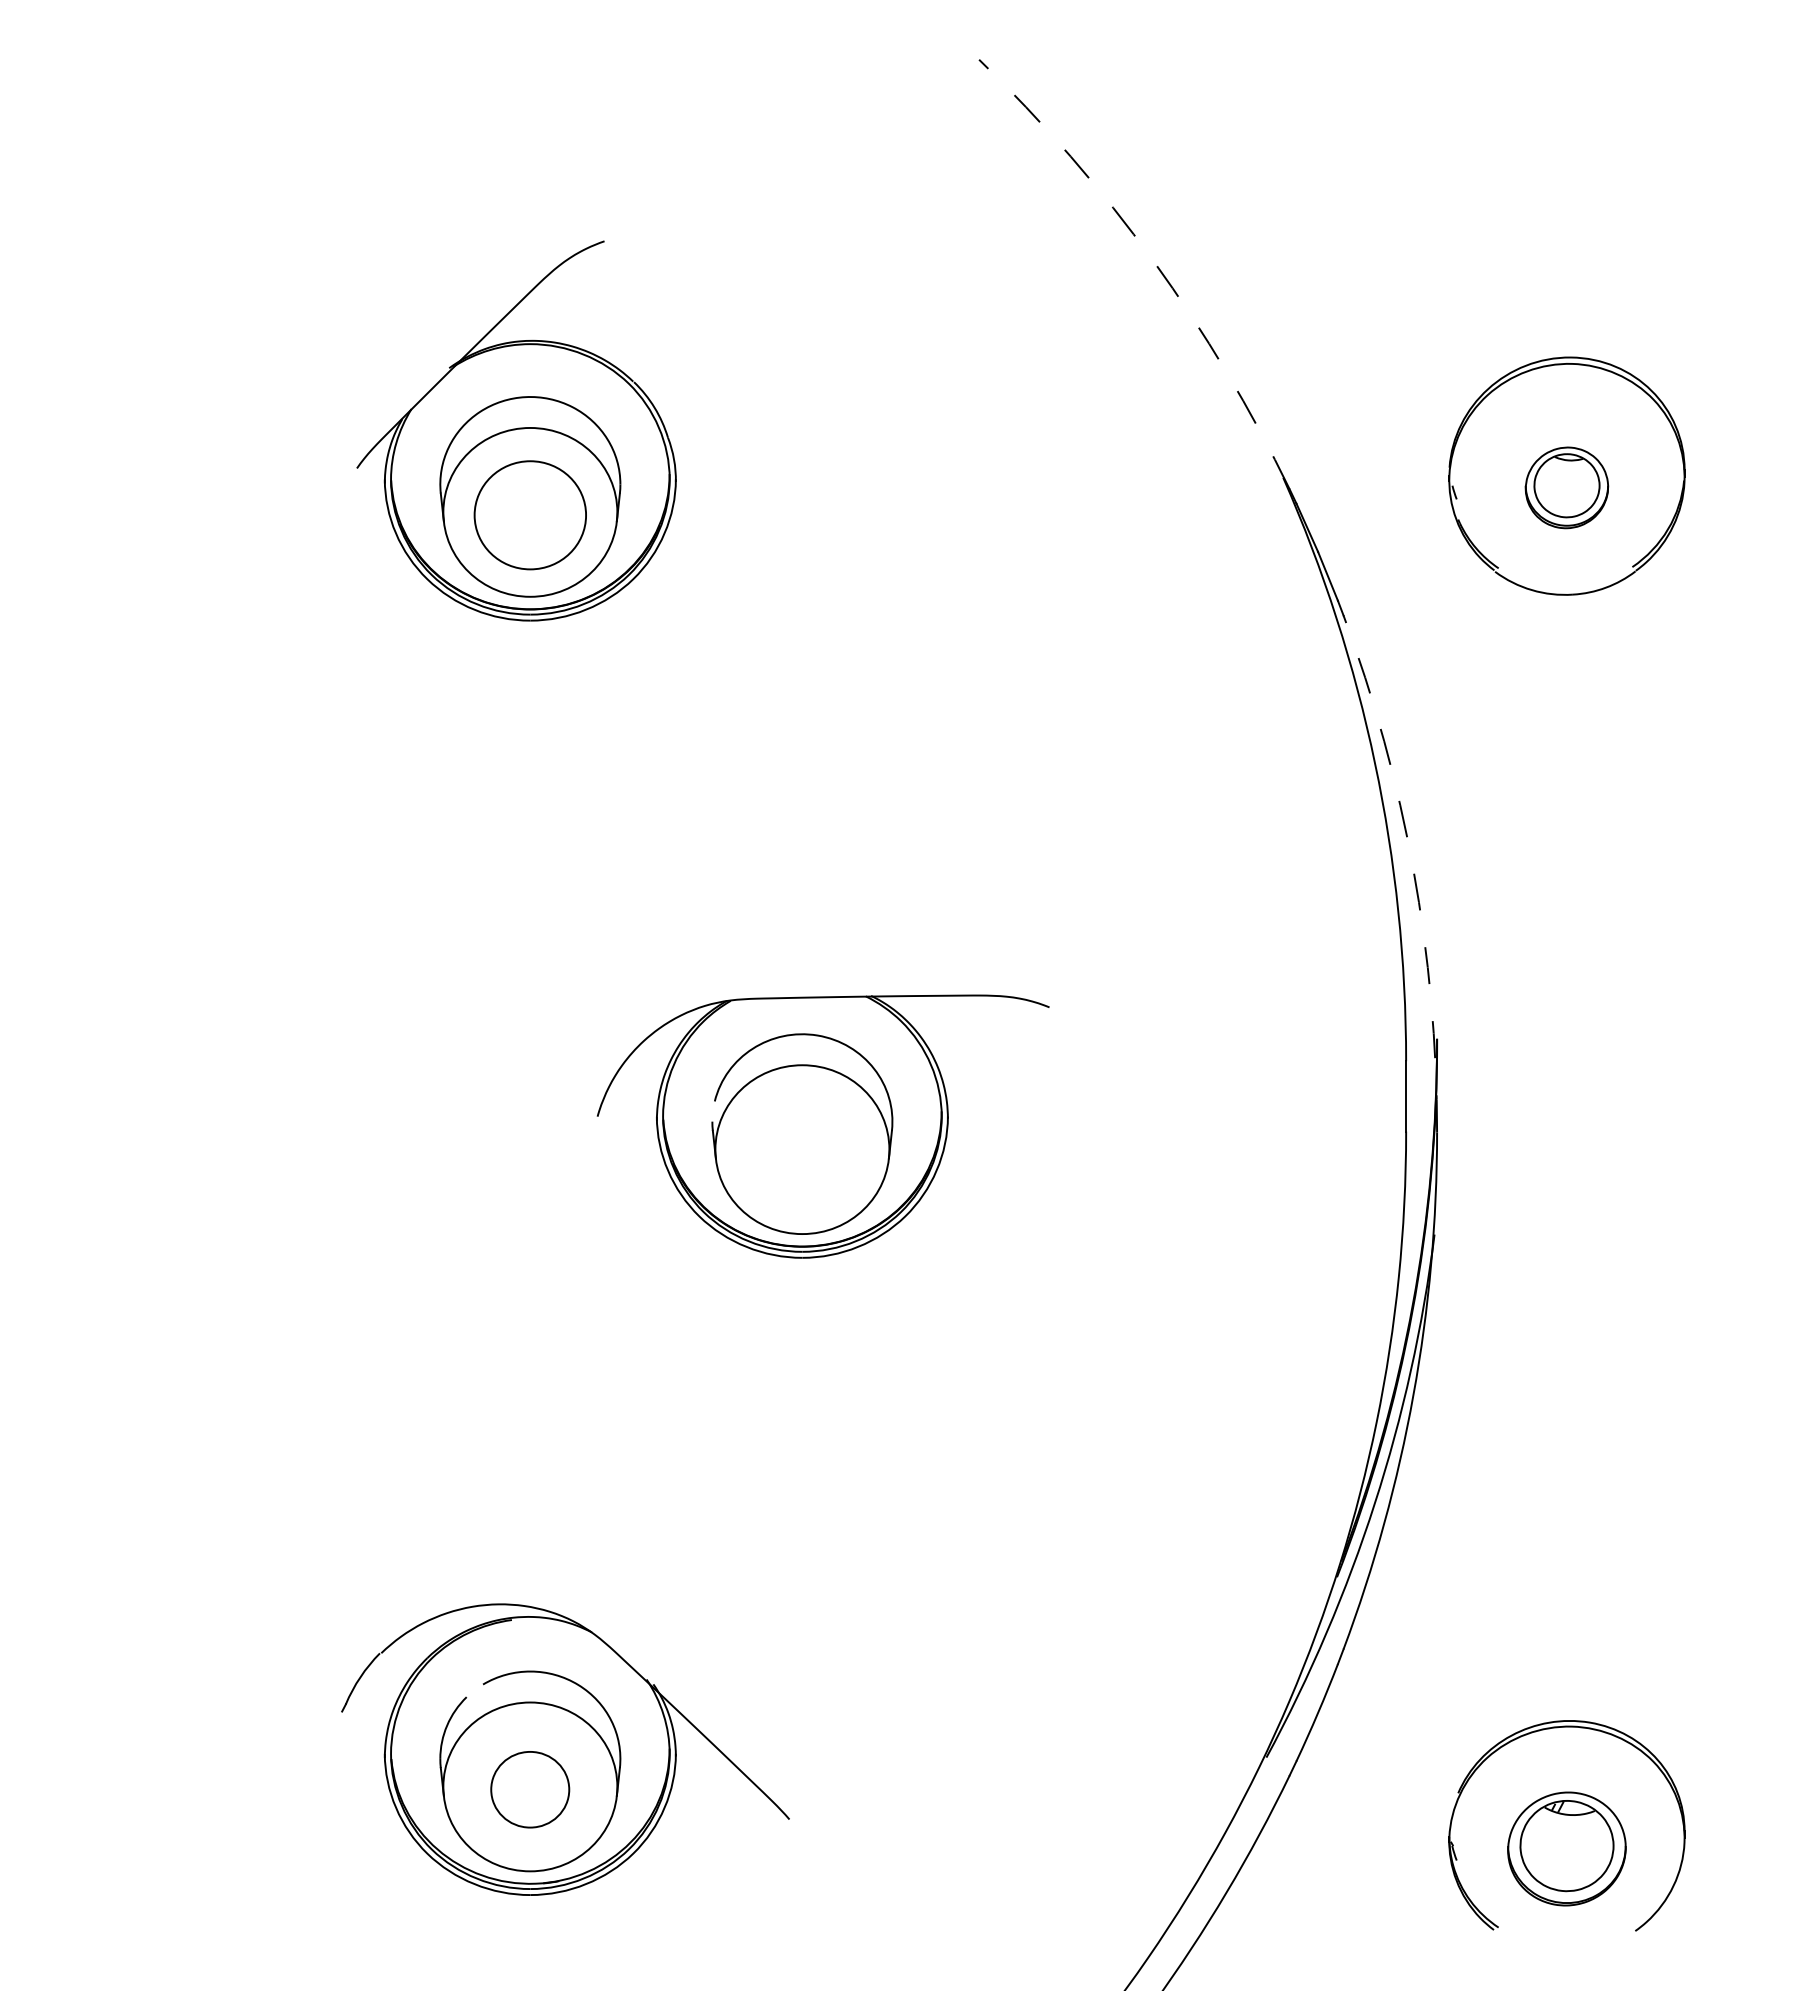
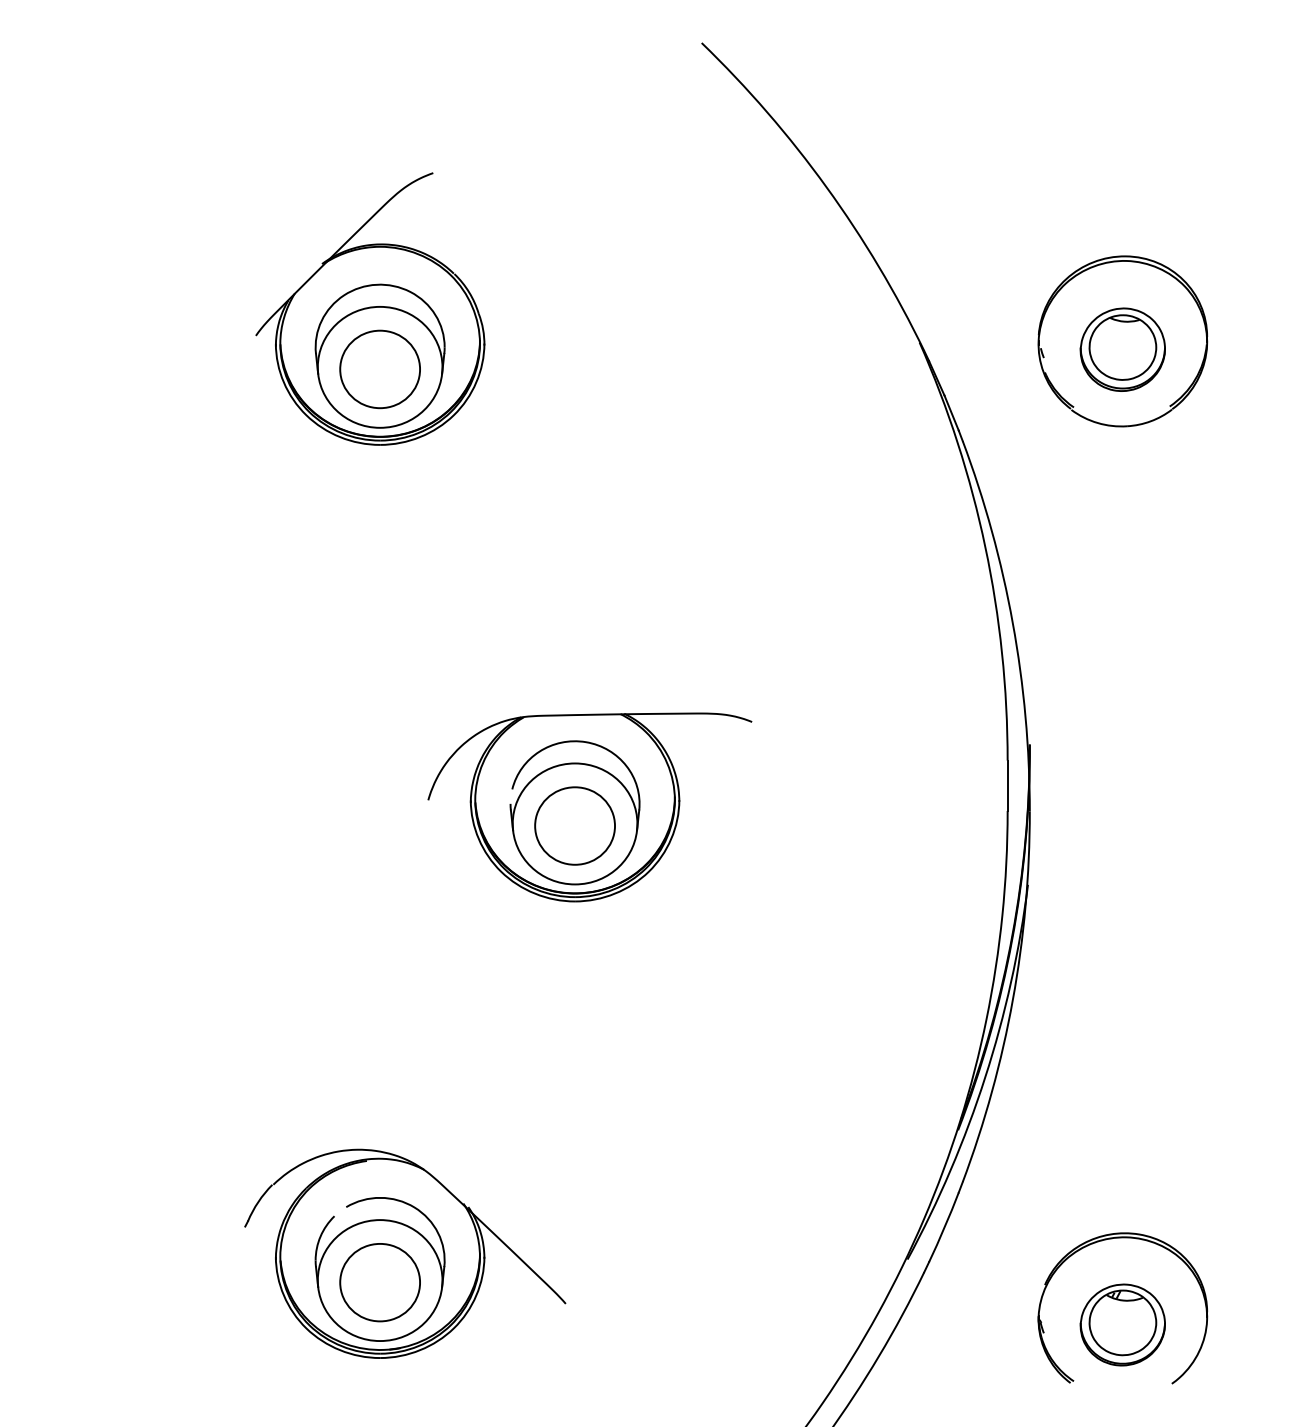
arc: (1153, 260) -> (826, 186), dashed -> solid
part: (1566, 487) -> (1122, 349), size x1.43
arc: (1413, 869) -> (1012, 623), dashed -> solid
part: (801, 1152) -> (574, 825), added
part: (529, 1789) -> (379, 1282), size x1.43

